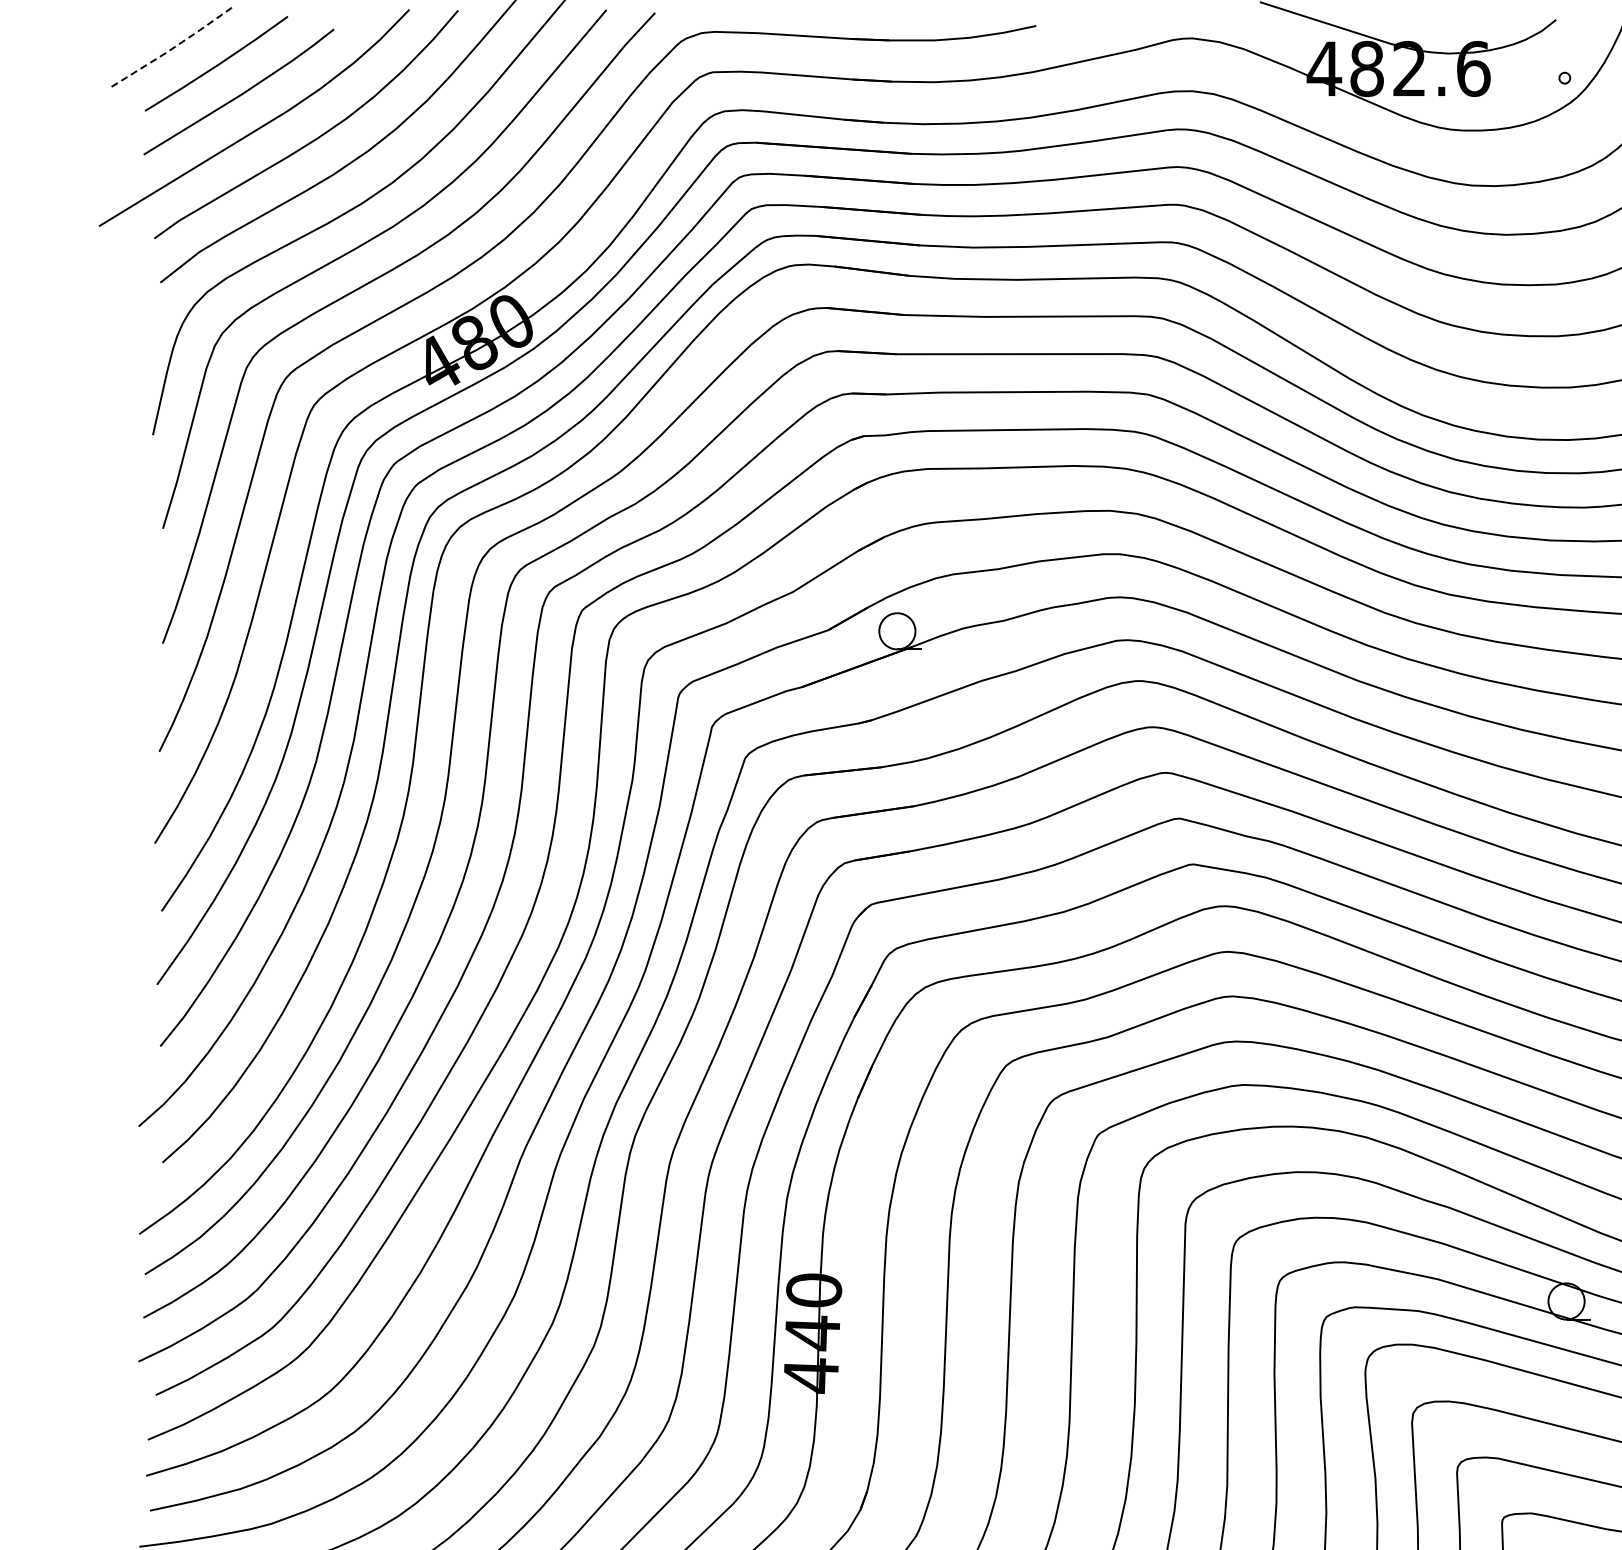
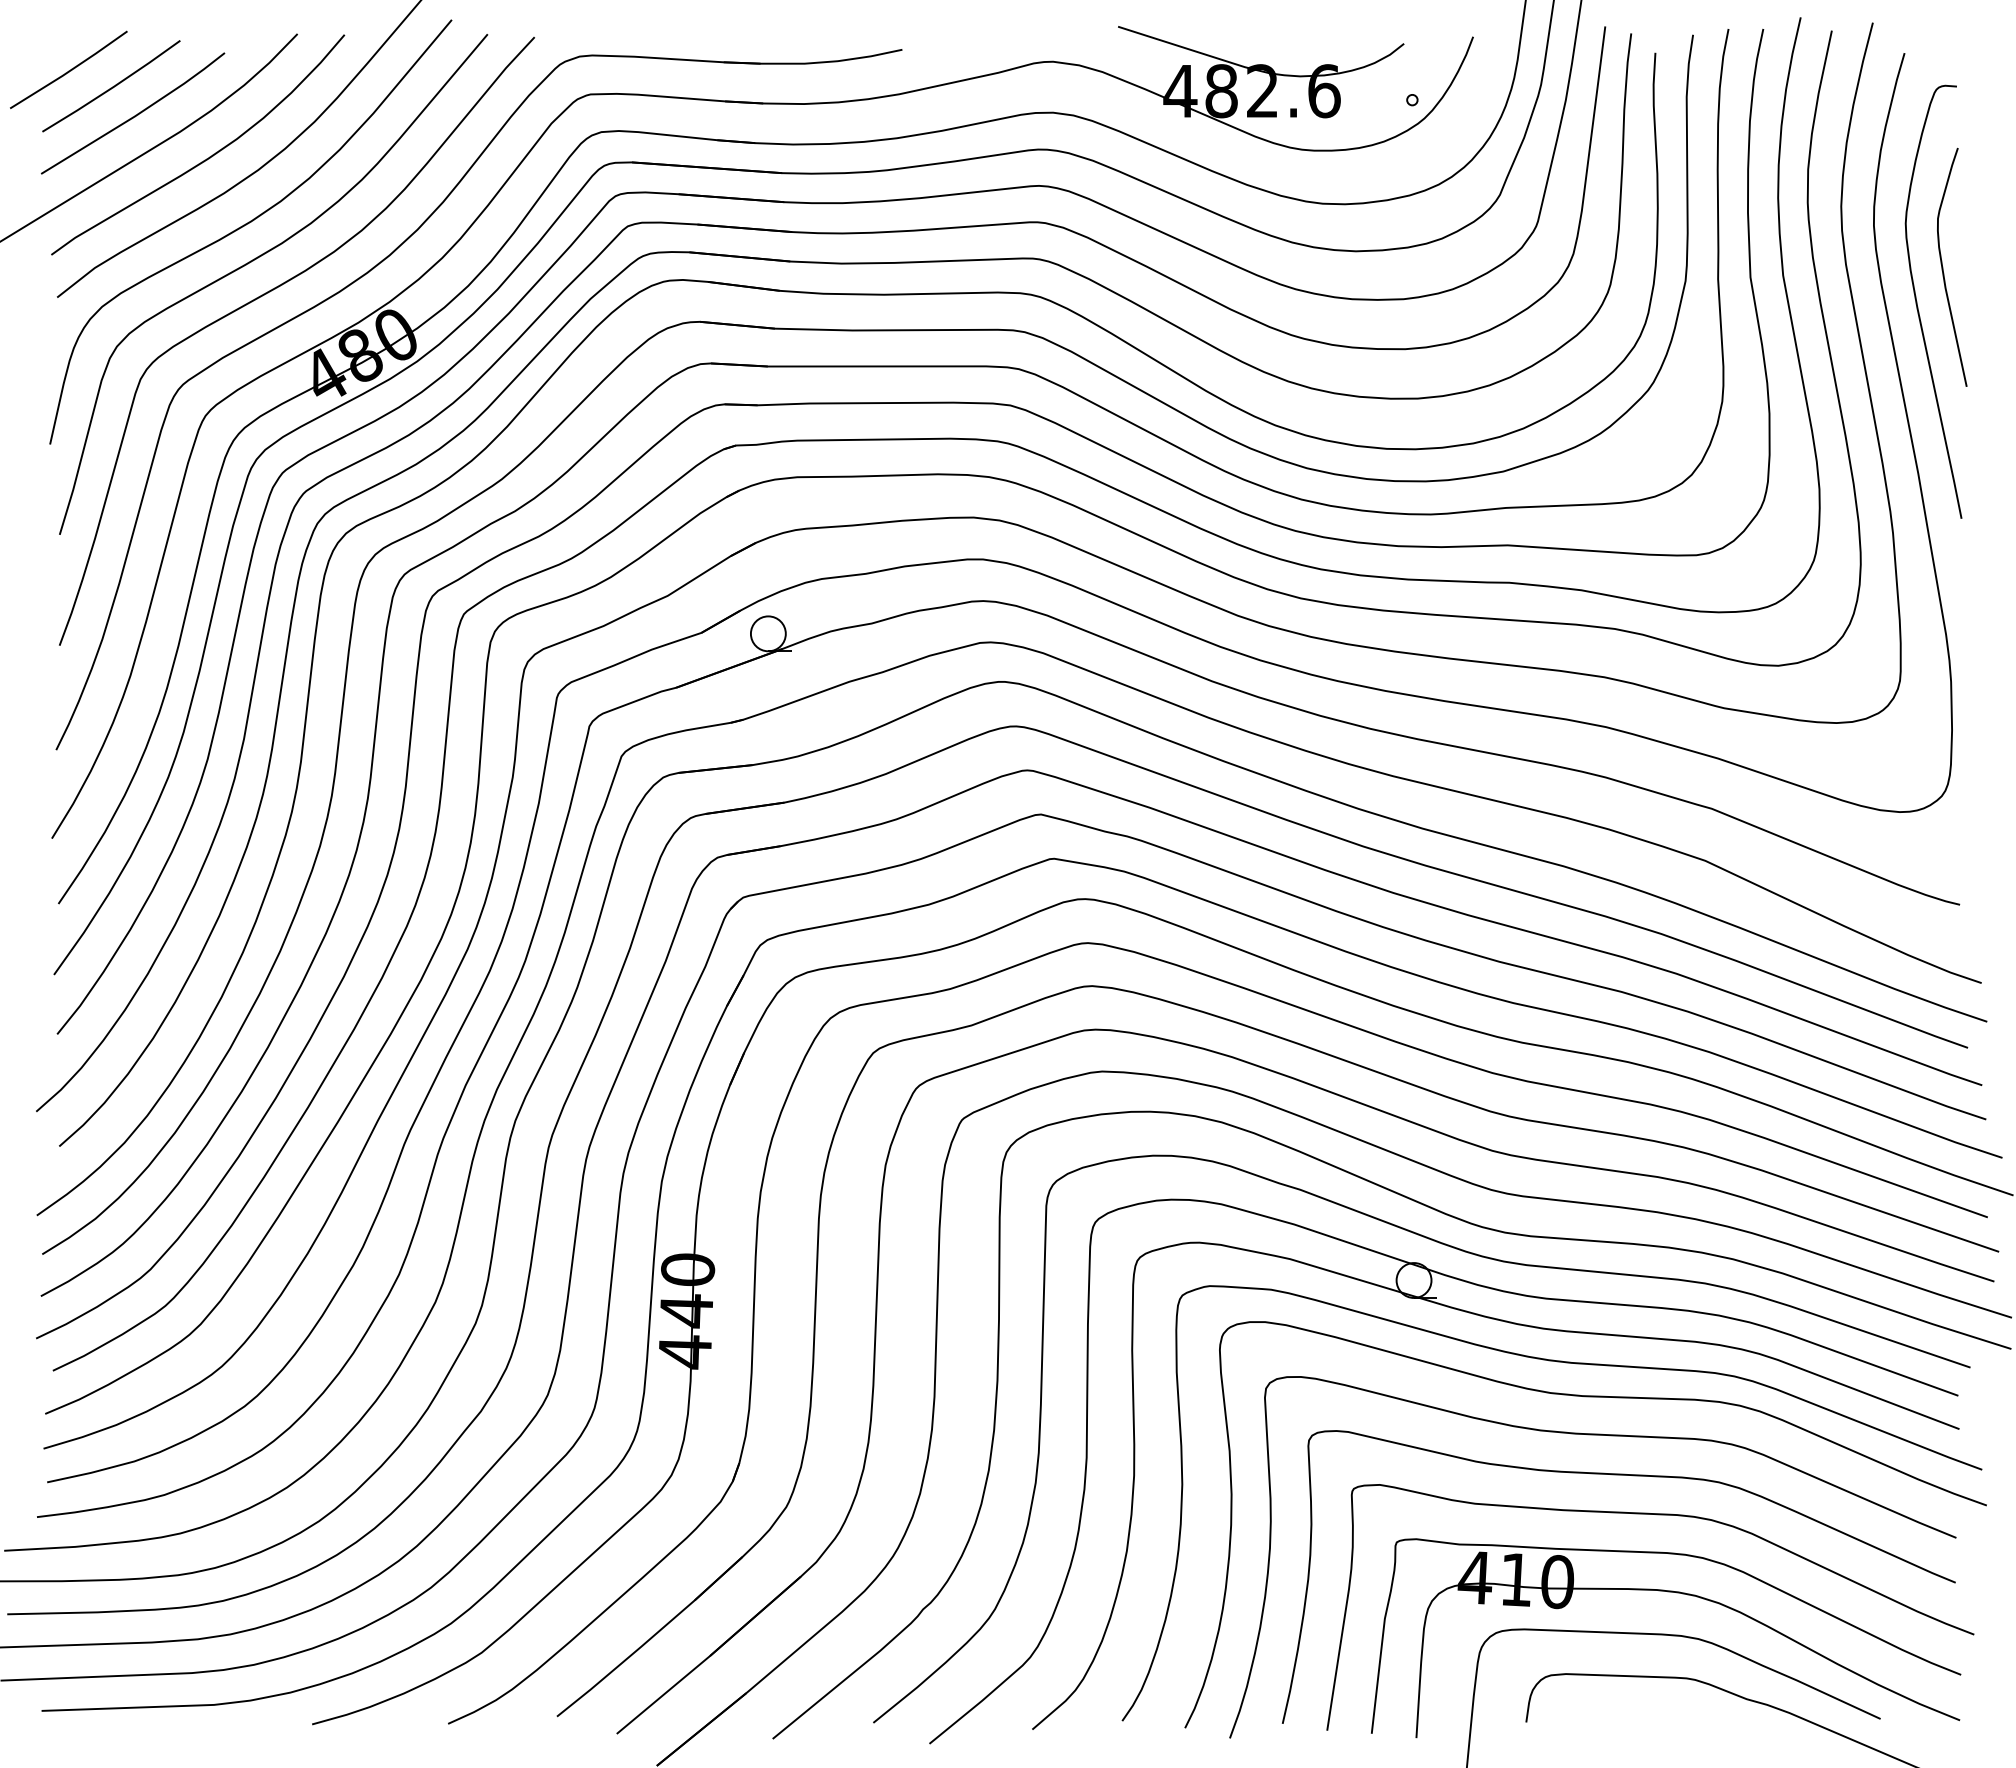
line: (174, 47) -> (70, 70), dashed -> solid

